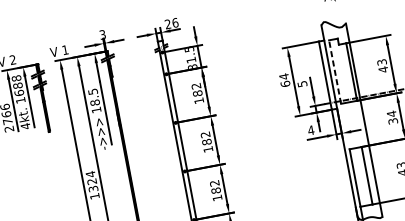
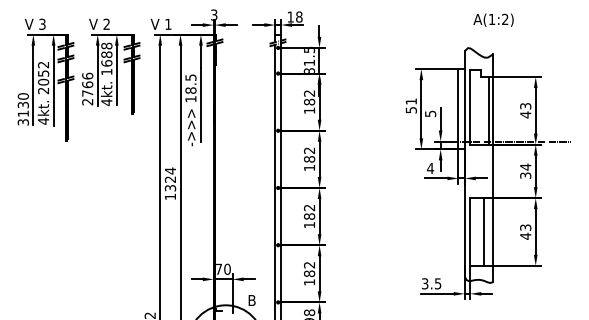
text: (171, 23) -> (294, 16), 26 -> 18
line: (335, 71) -> (470, 106), dashed -> solid
text: (284, 80) -> (410, 105), 64 -> 51

